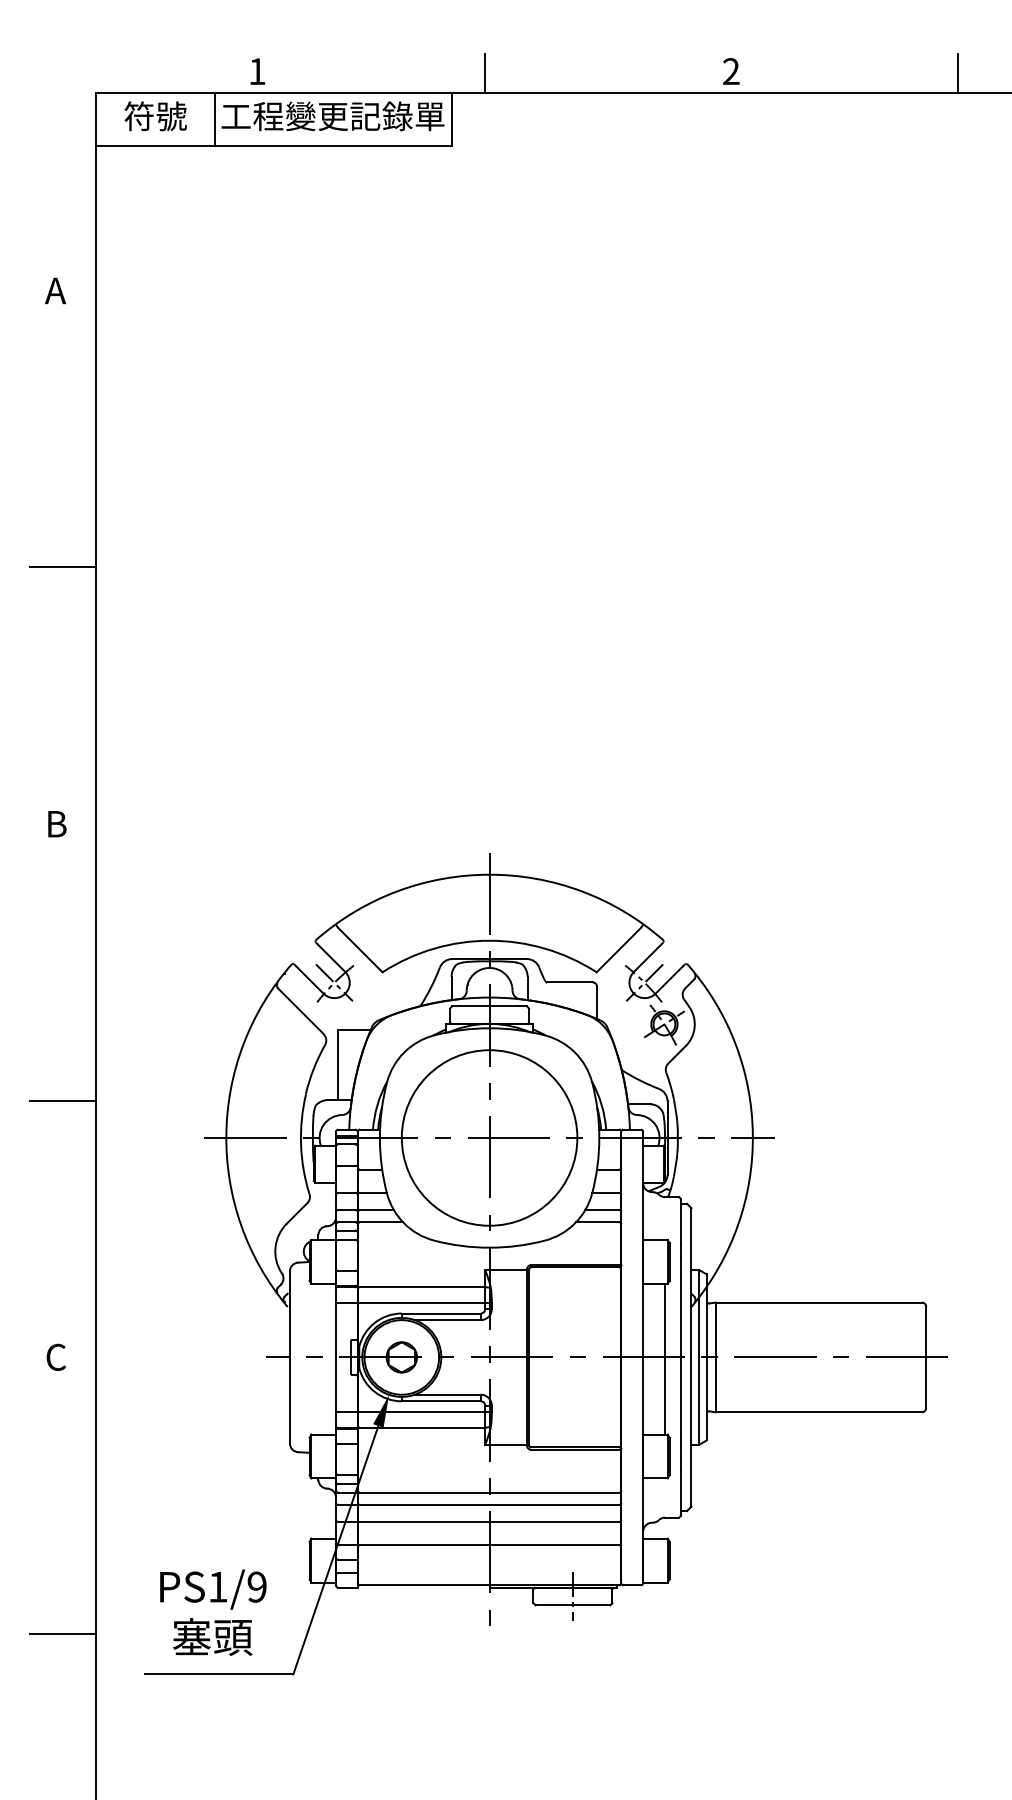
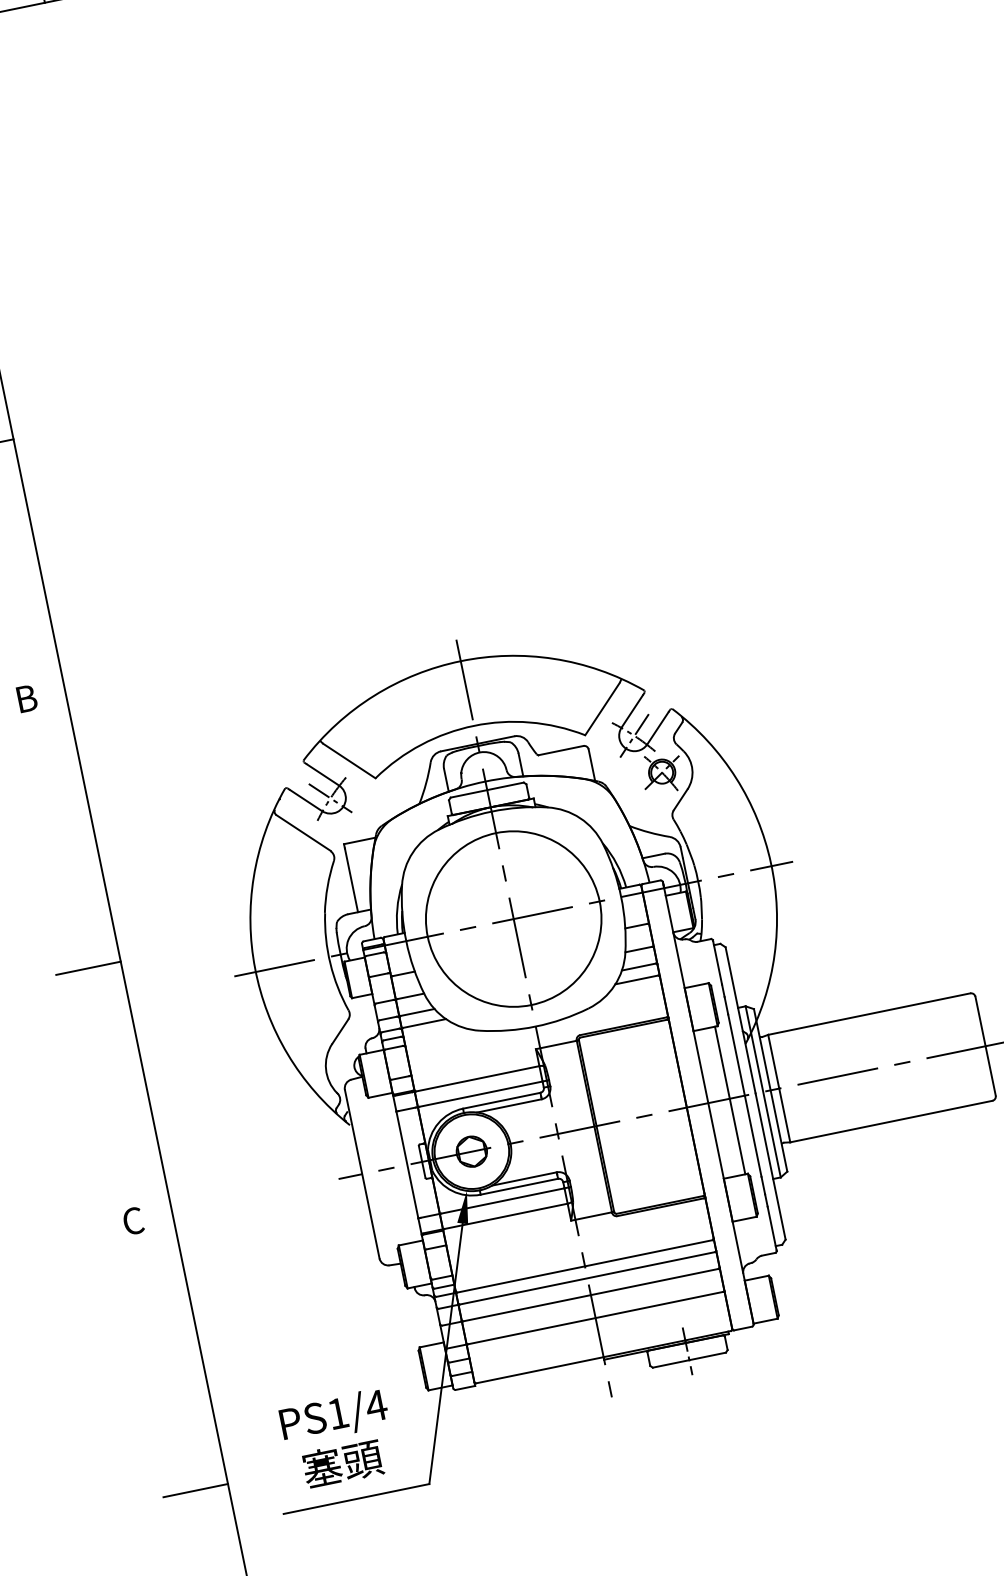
text: (256, 1586) -> (375, 1405), PS1/9 -> PS1/4

